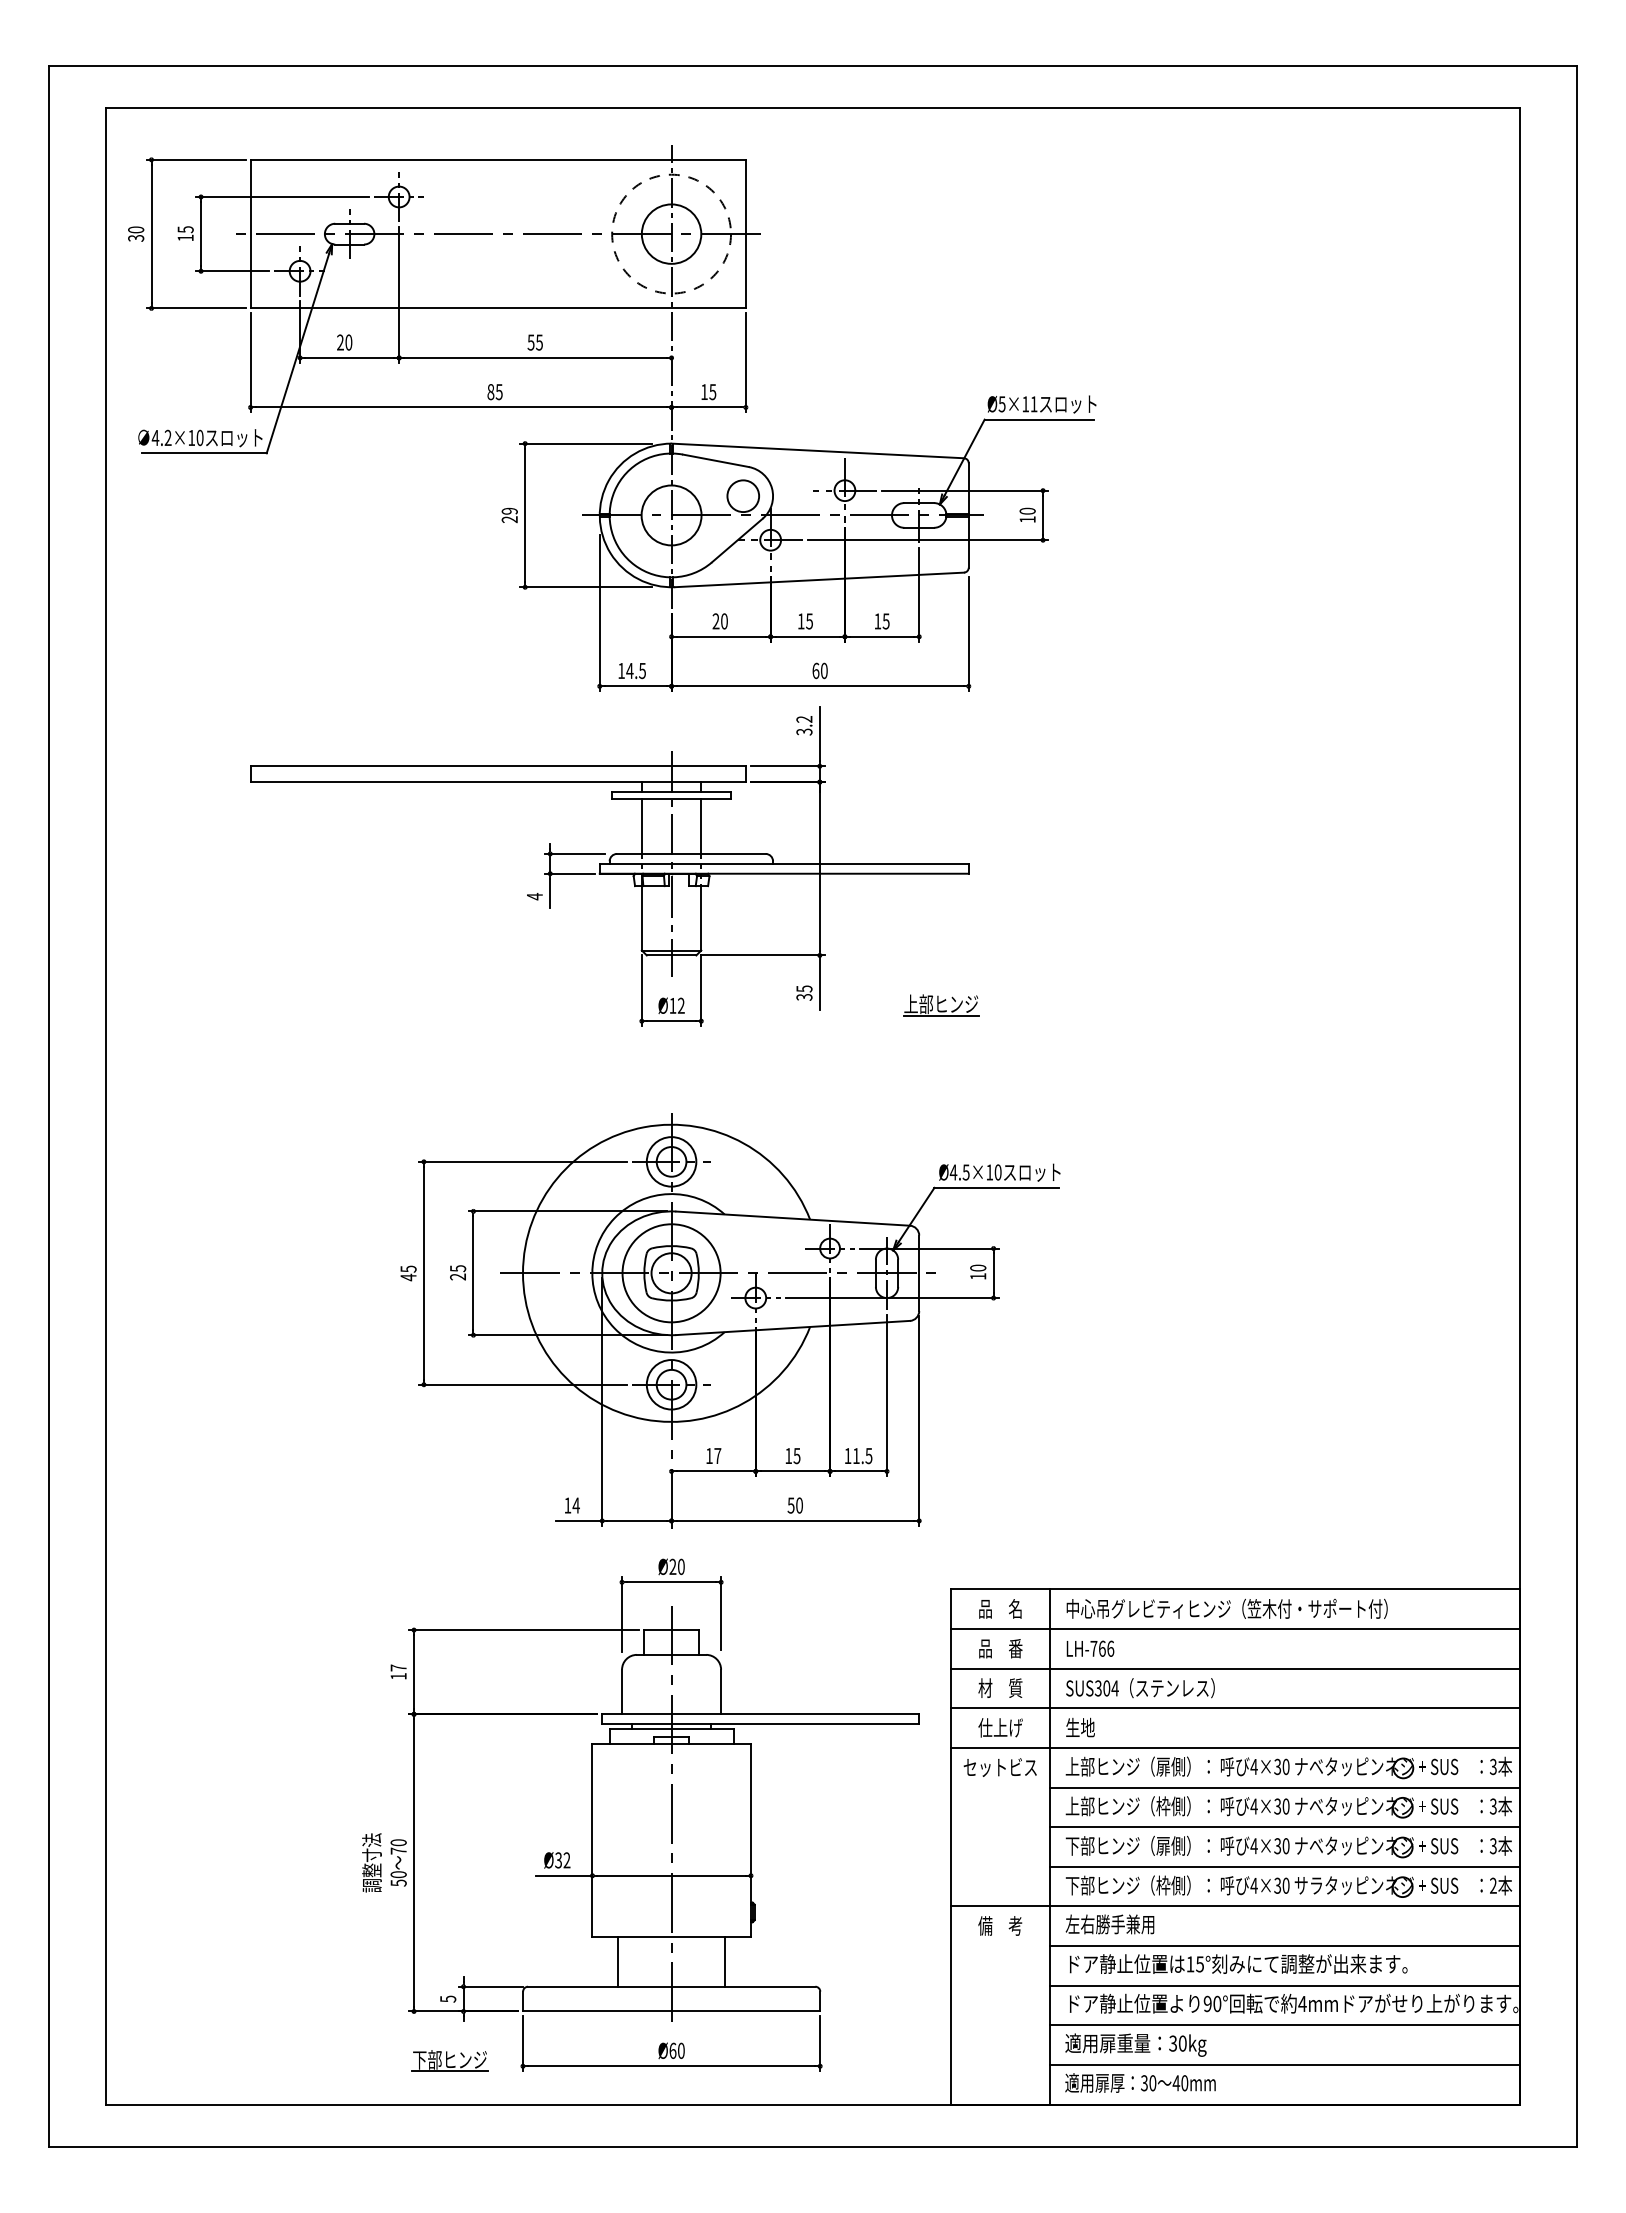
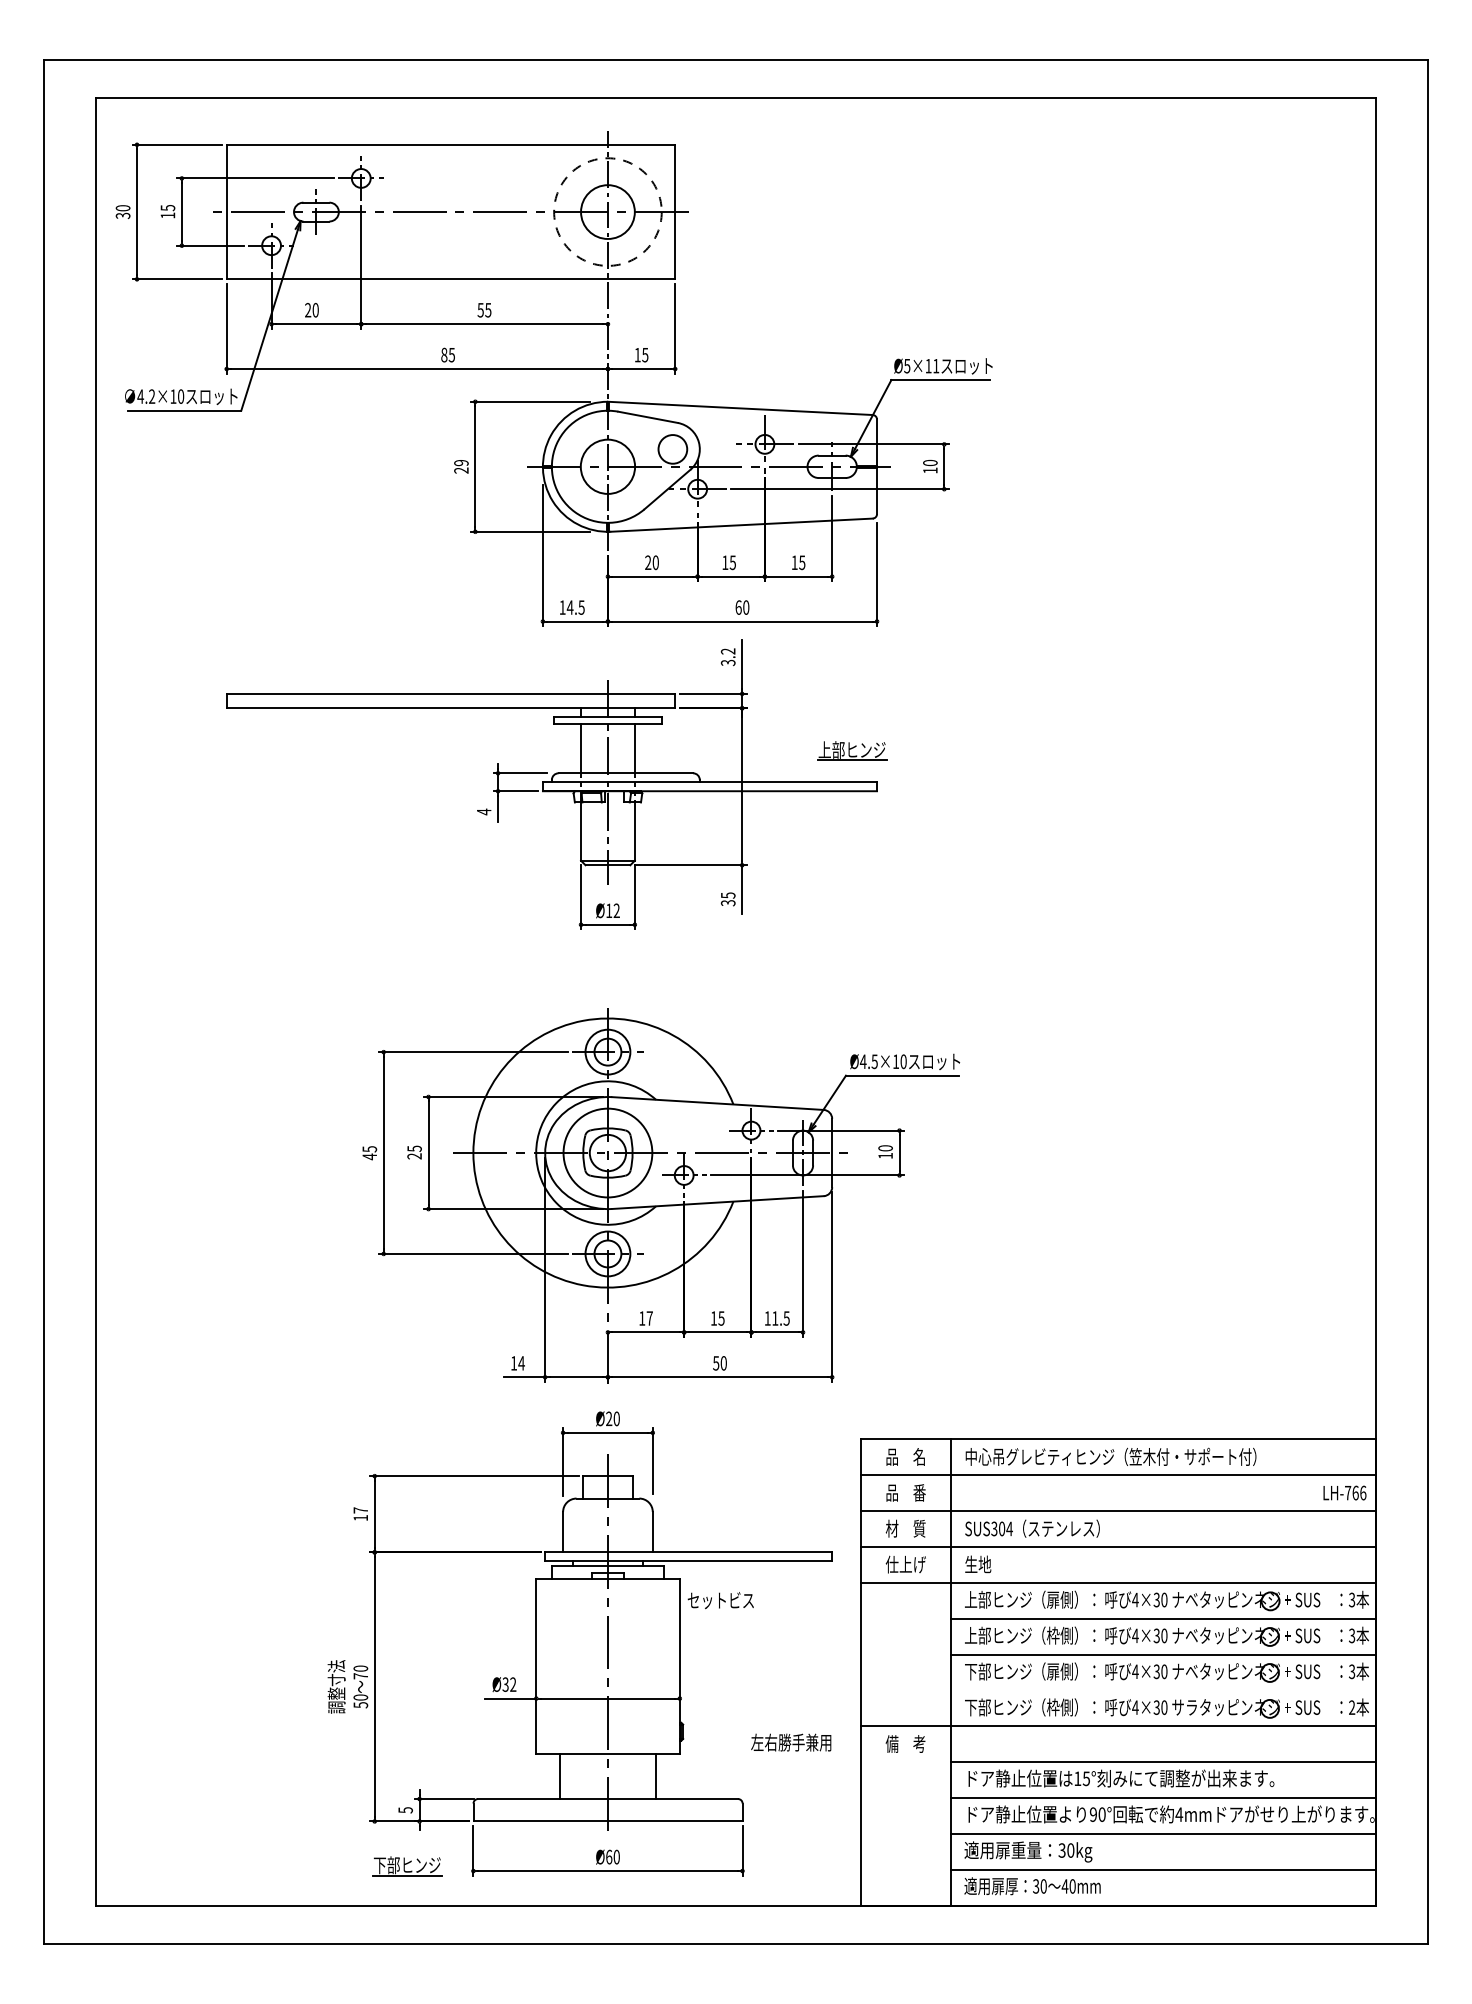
part: (941, 1005) -> (852, 751), moved
text: (1090, 1648) -> (1344, 1492), moved
text: (999, 1767) -> (720, 1600), moved
line: (1285, 1866) -> (1163, 1690), removed
text: (1109, 1924) -> (790, 1742), moved

